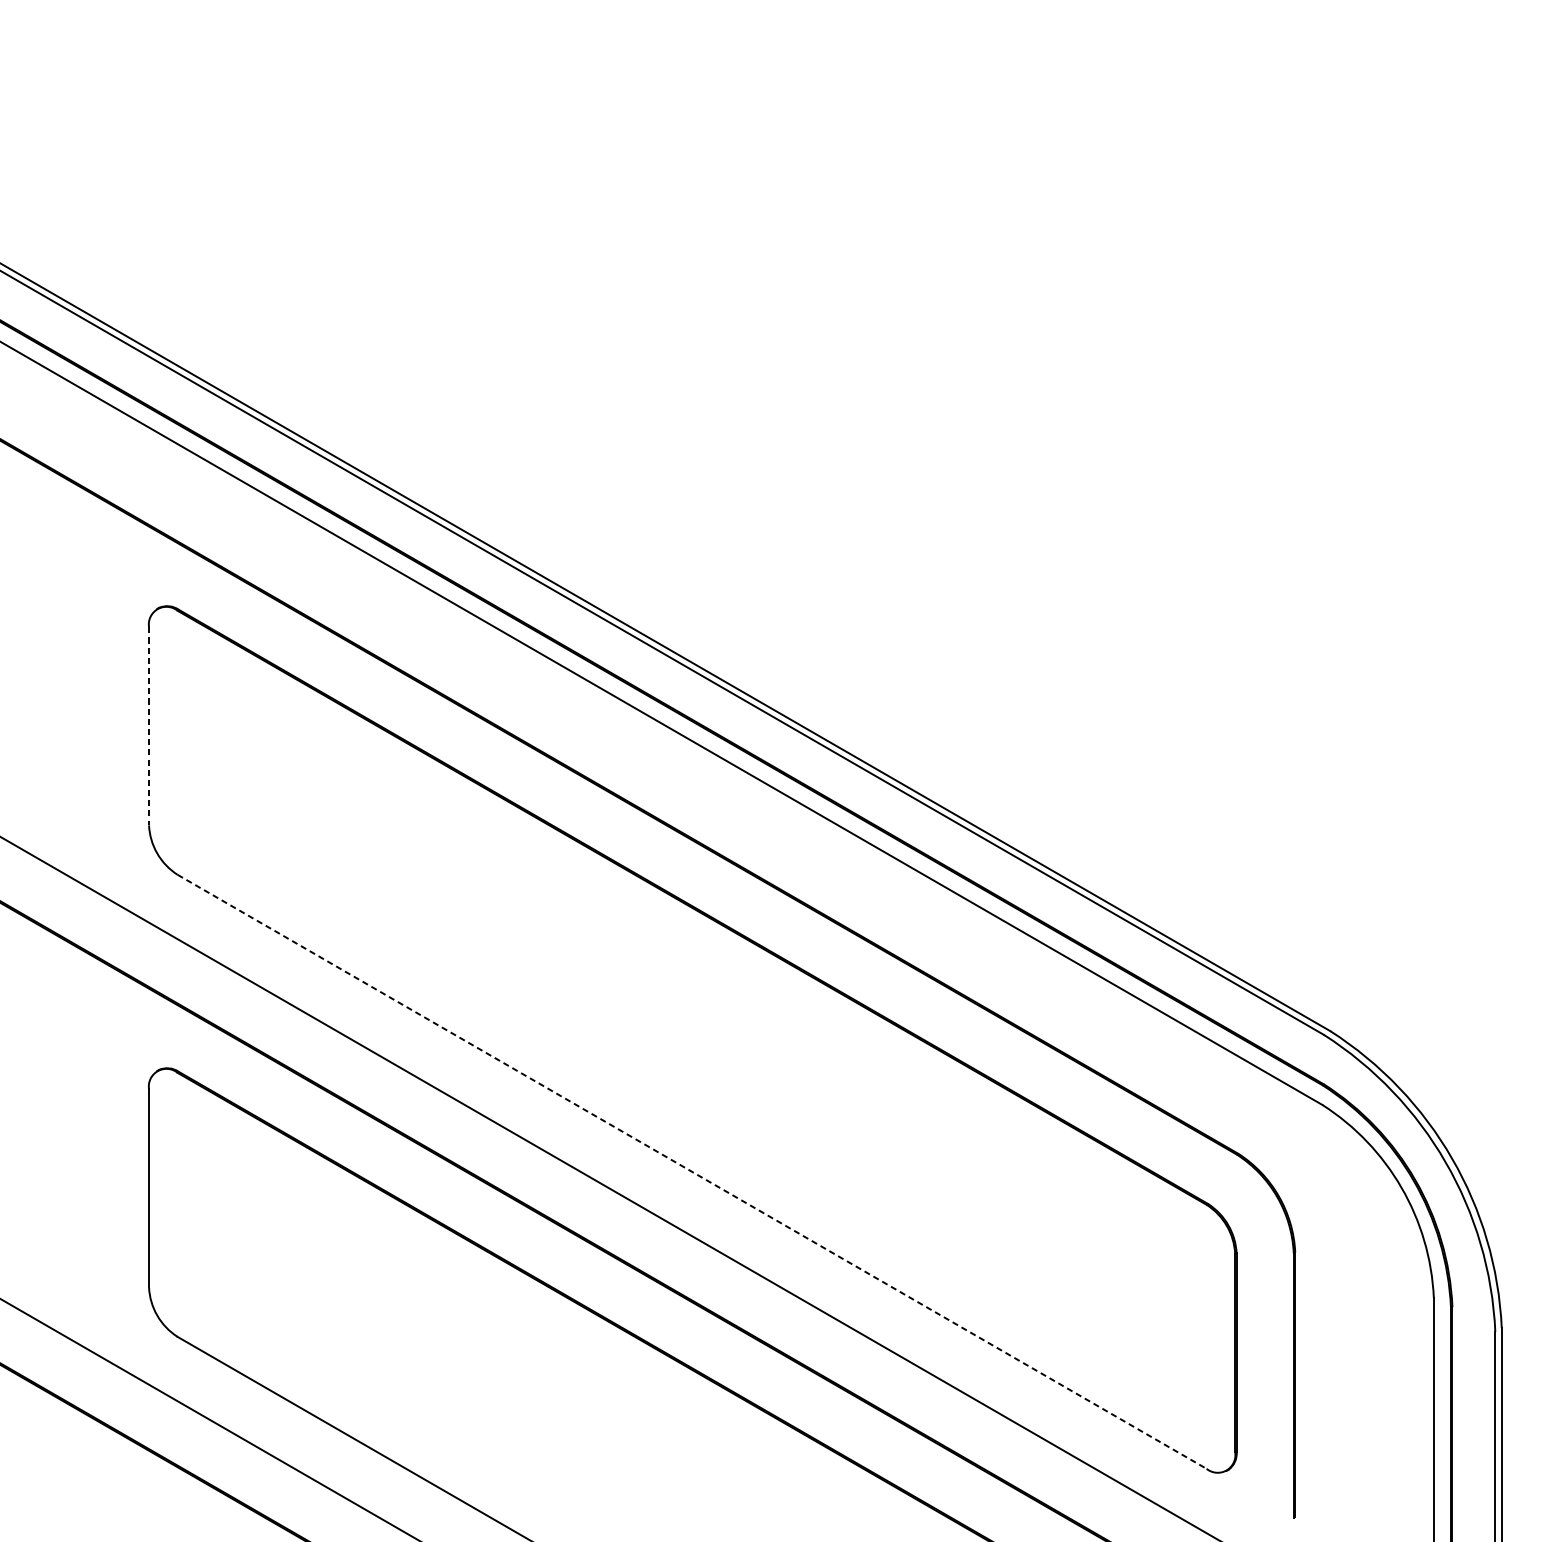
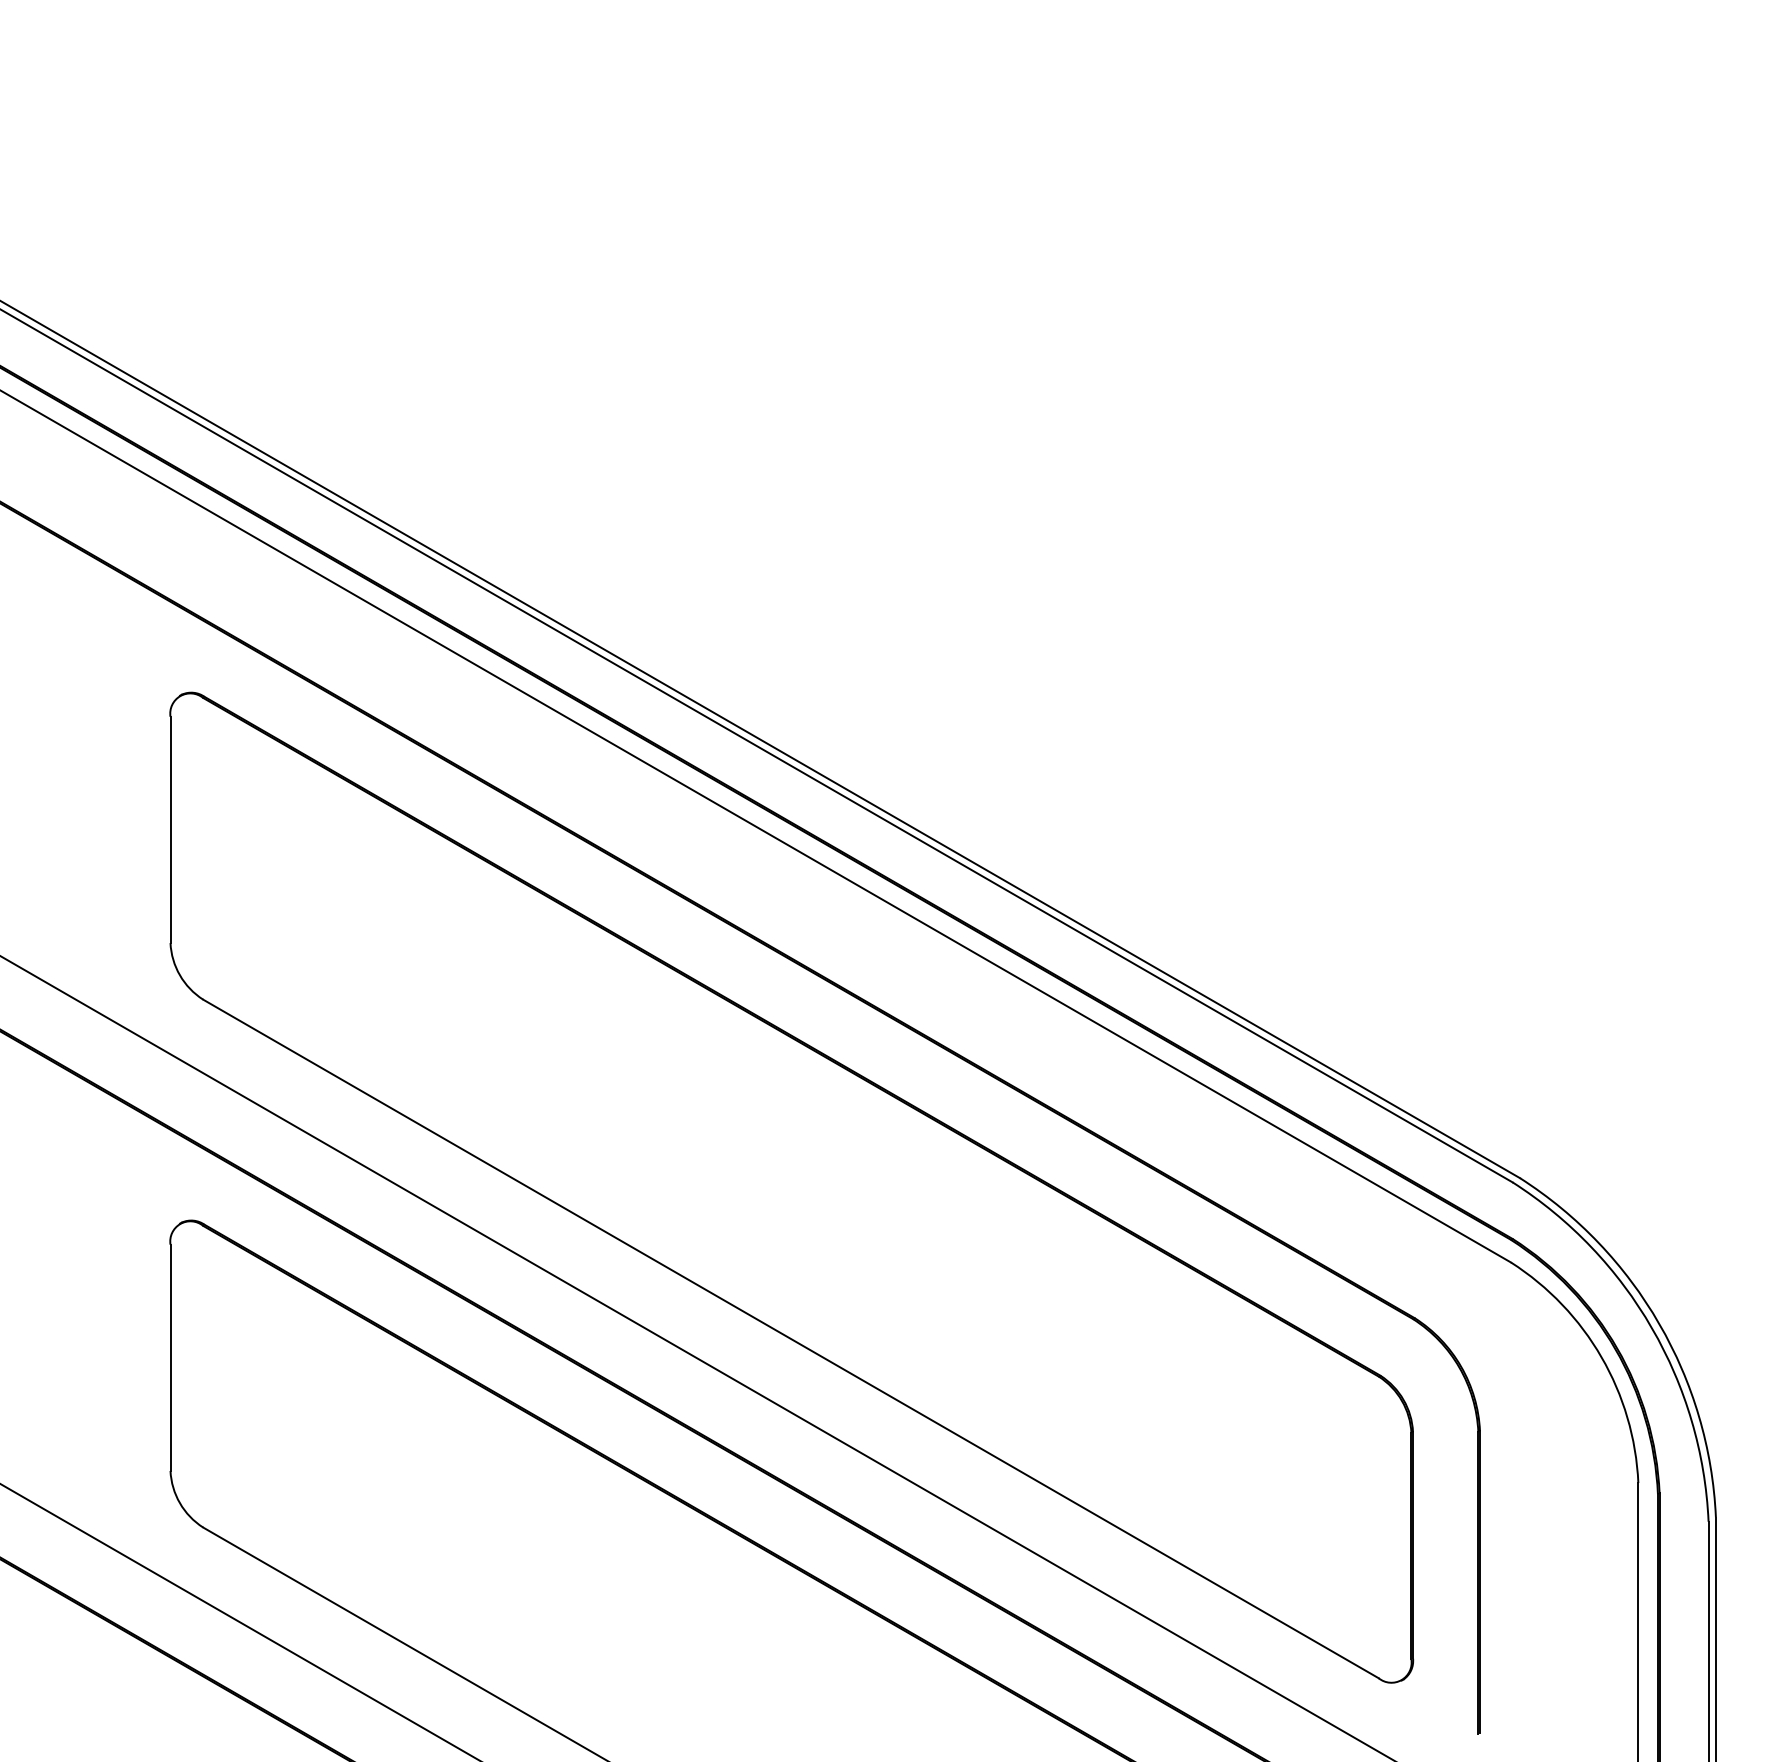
line: (149, 726) -> (170, 830), dashed -> solid
line: (691, 1171) -> (790, 1338), dashed -> solid

